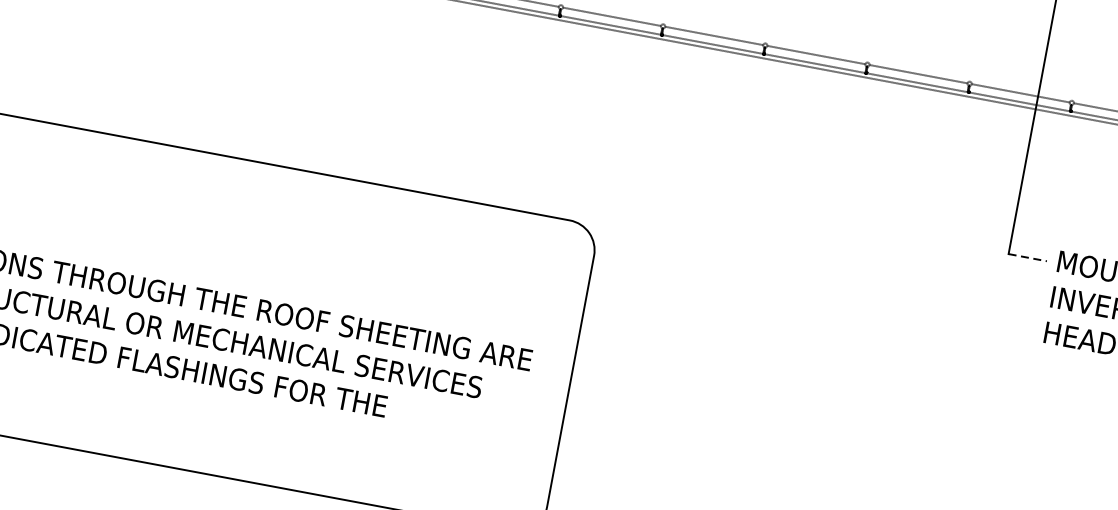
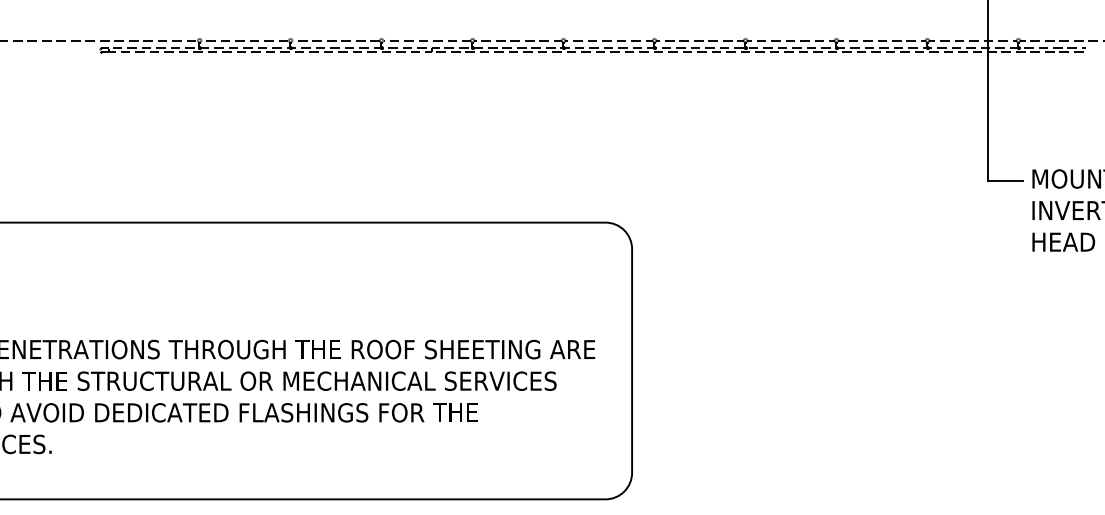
line: (1027, 257) -> (1005, 180), dashed -> solid

